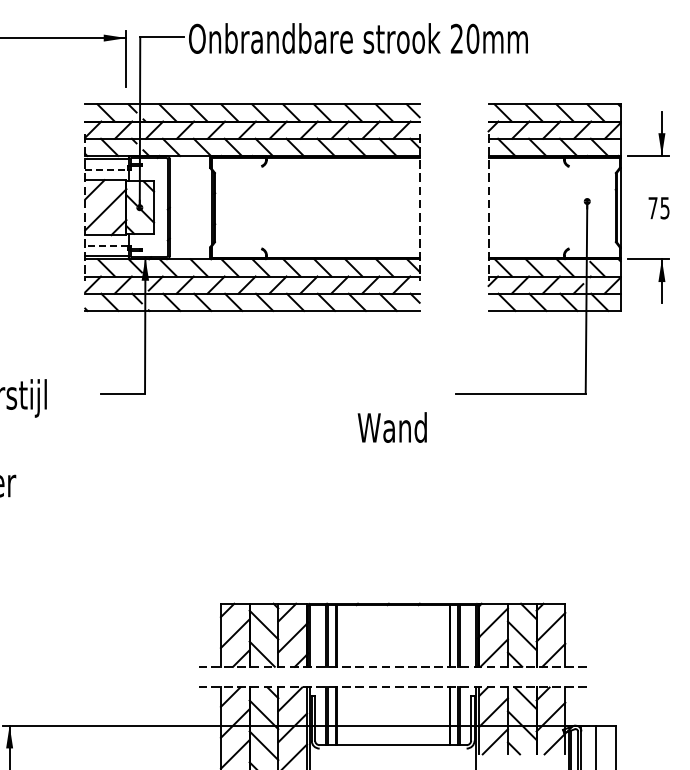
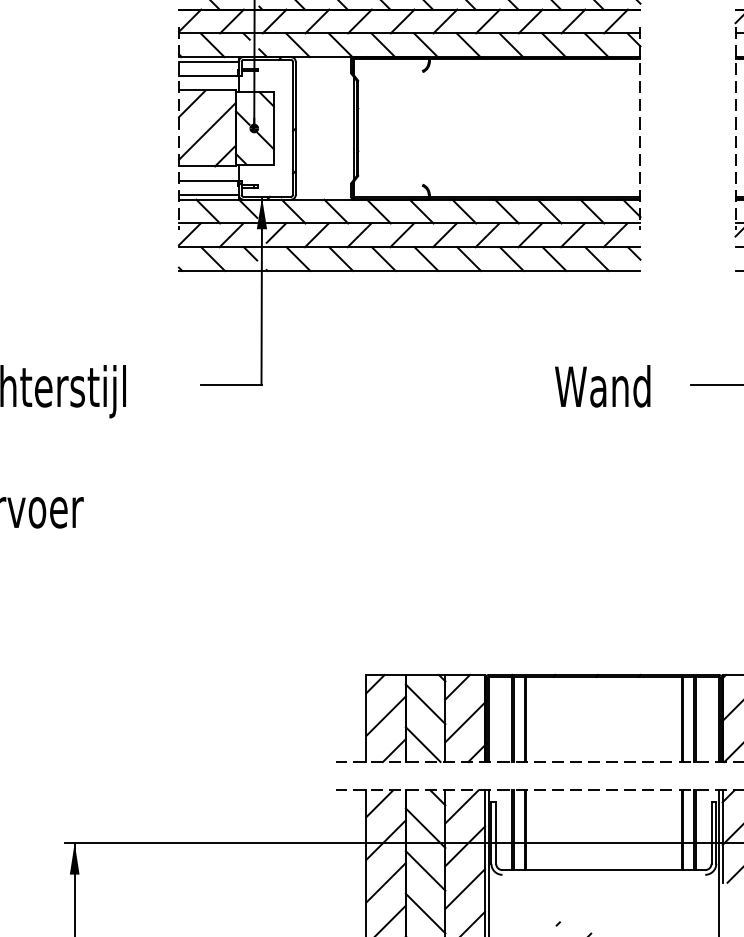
line: (106, 169) -> (208, 75), dashed -> solid
line: (105, 245) -> (206, 180), dashed -> solid
text: (391, 427) -> (601, 386), moved

